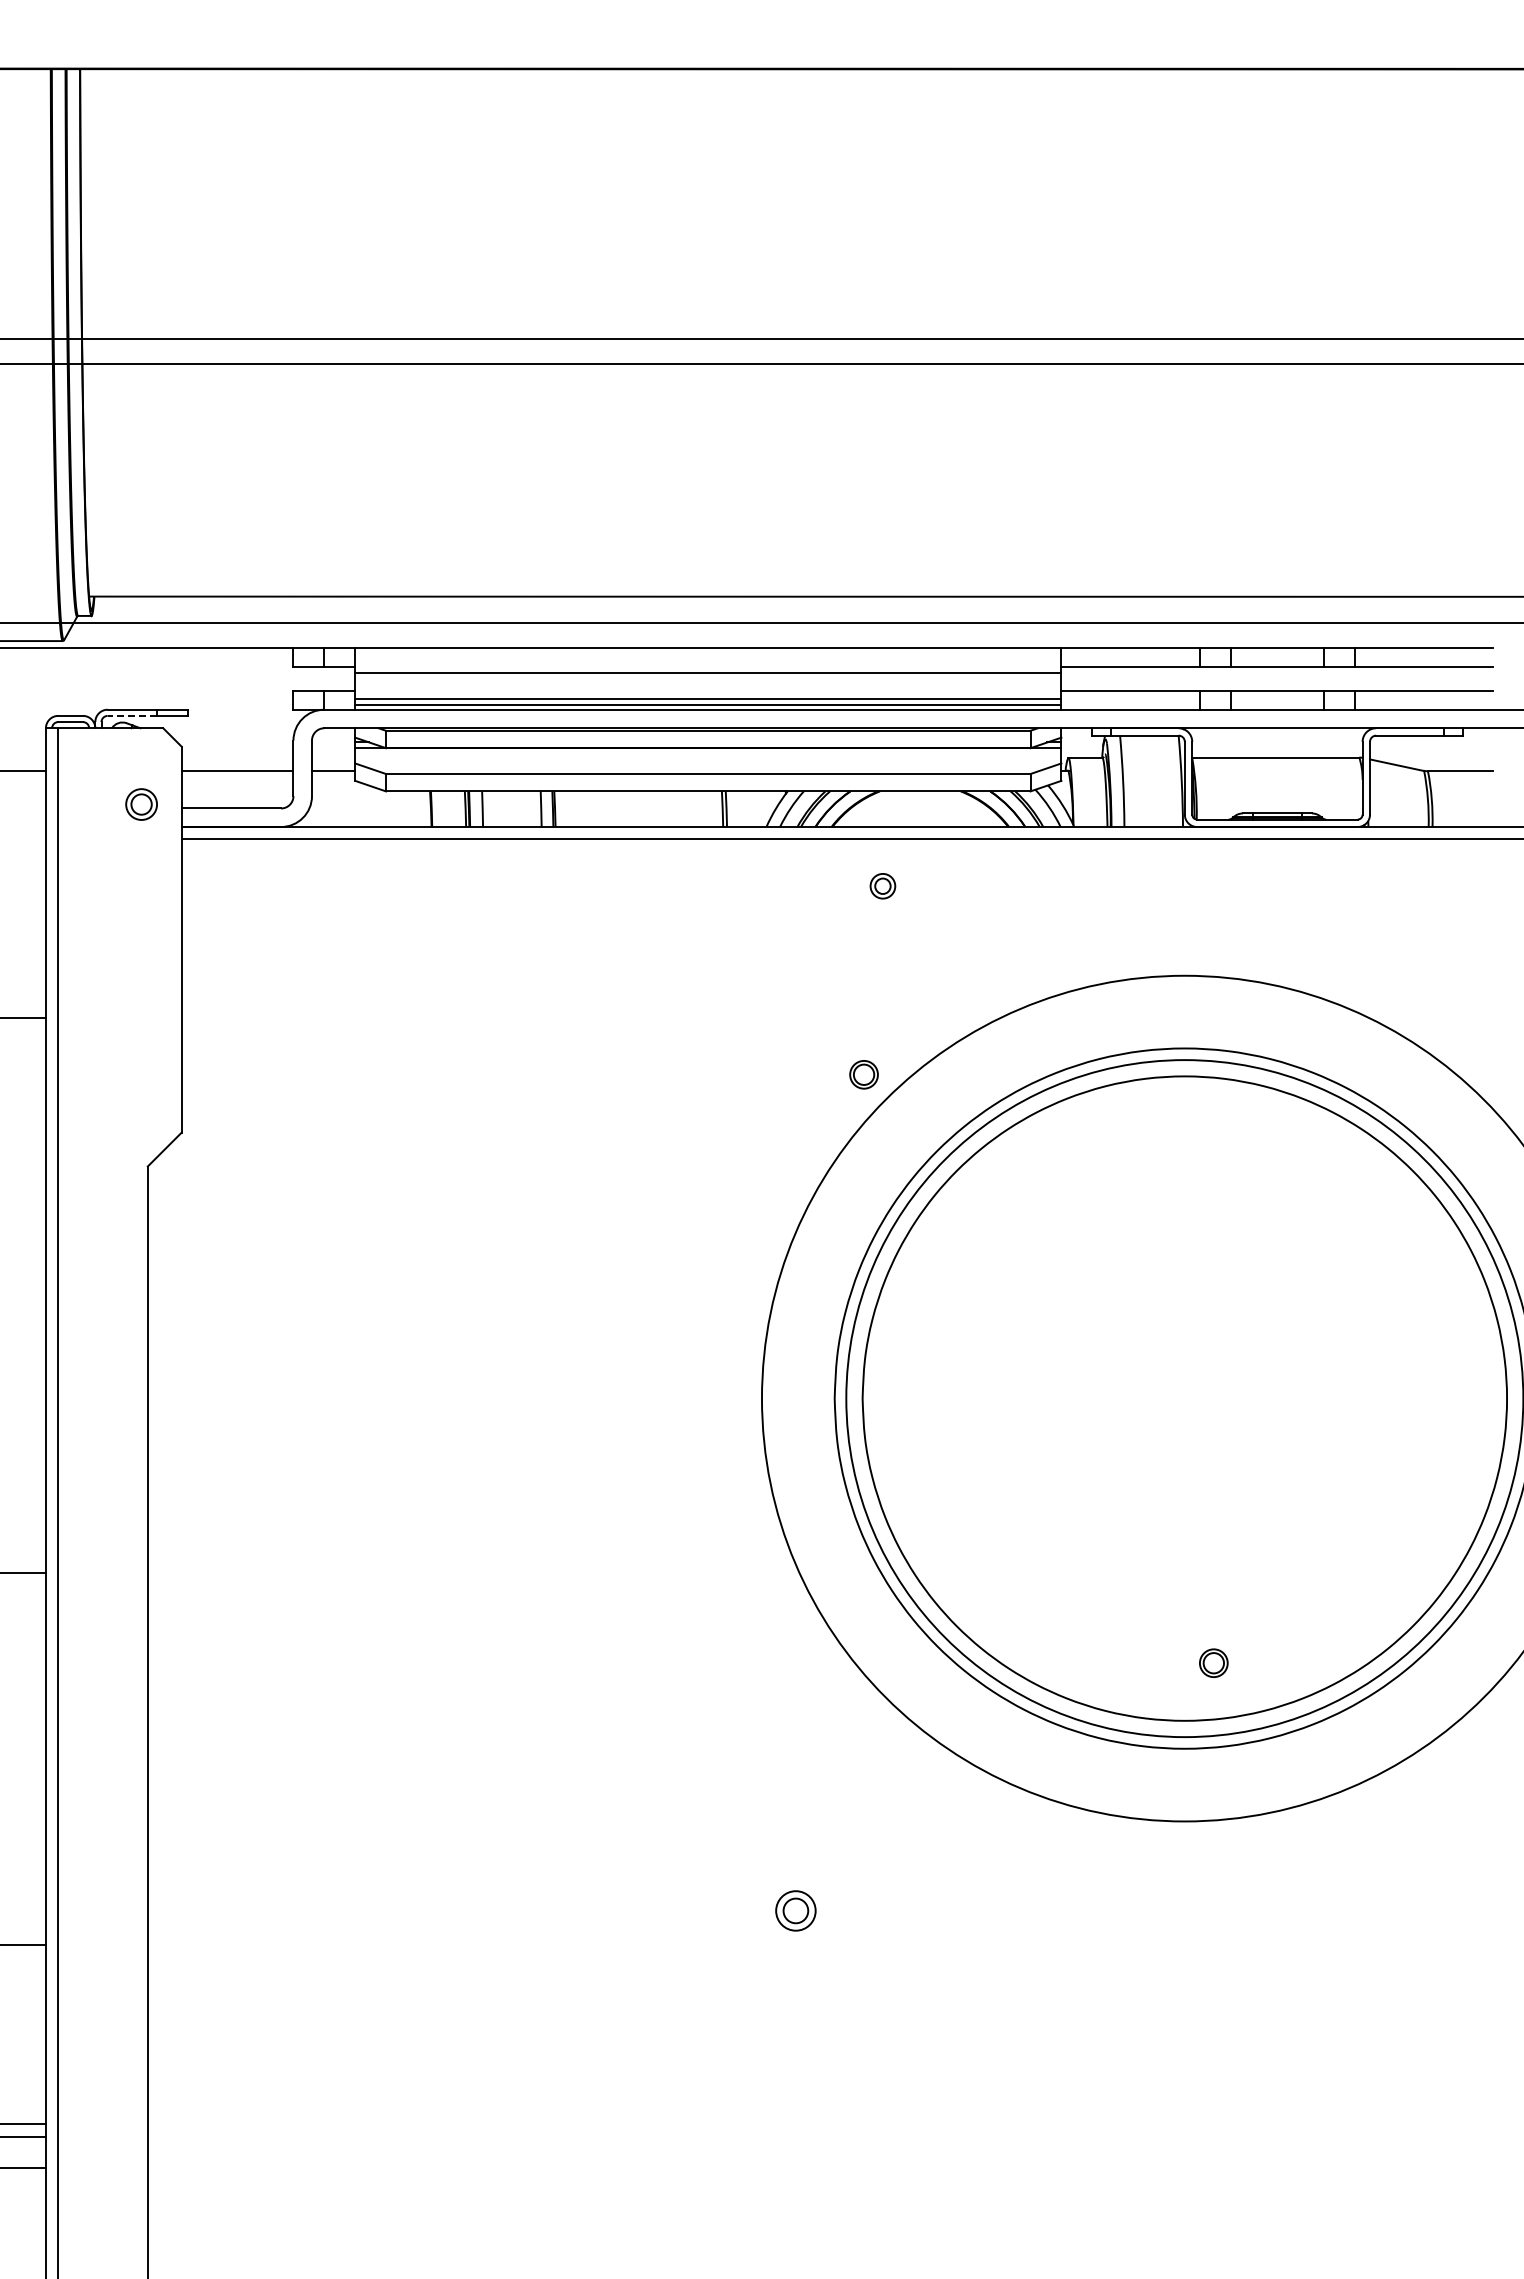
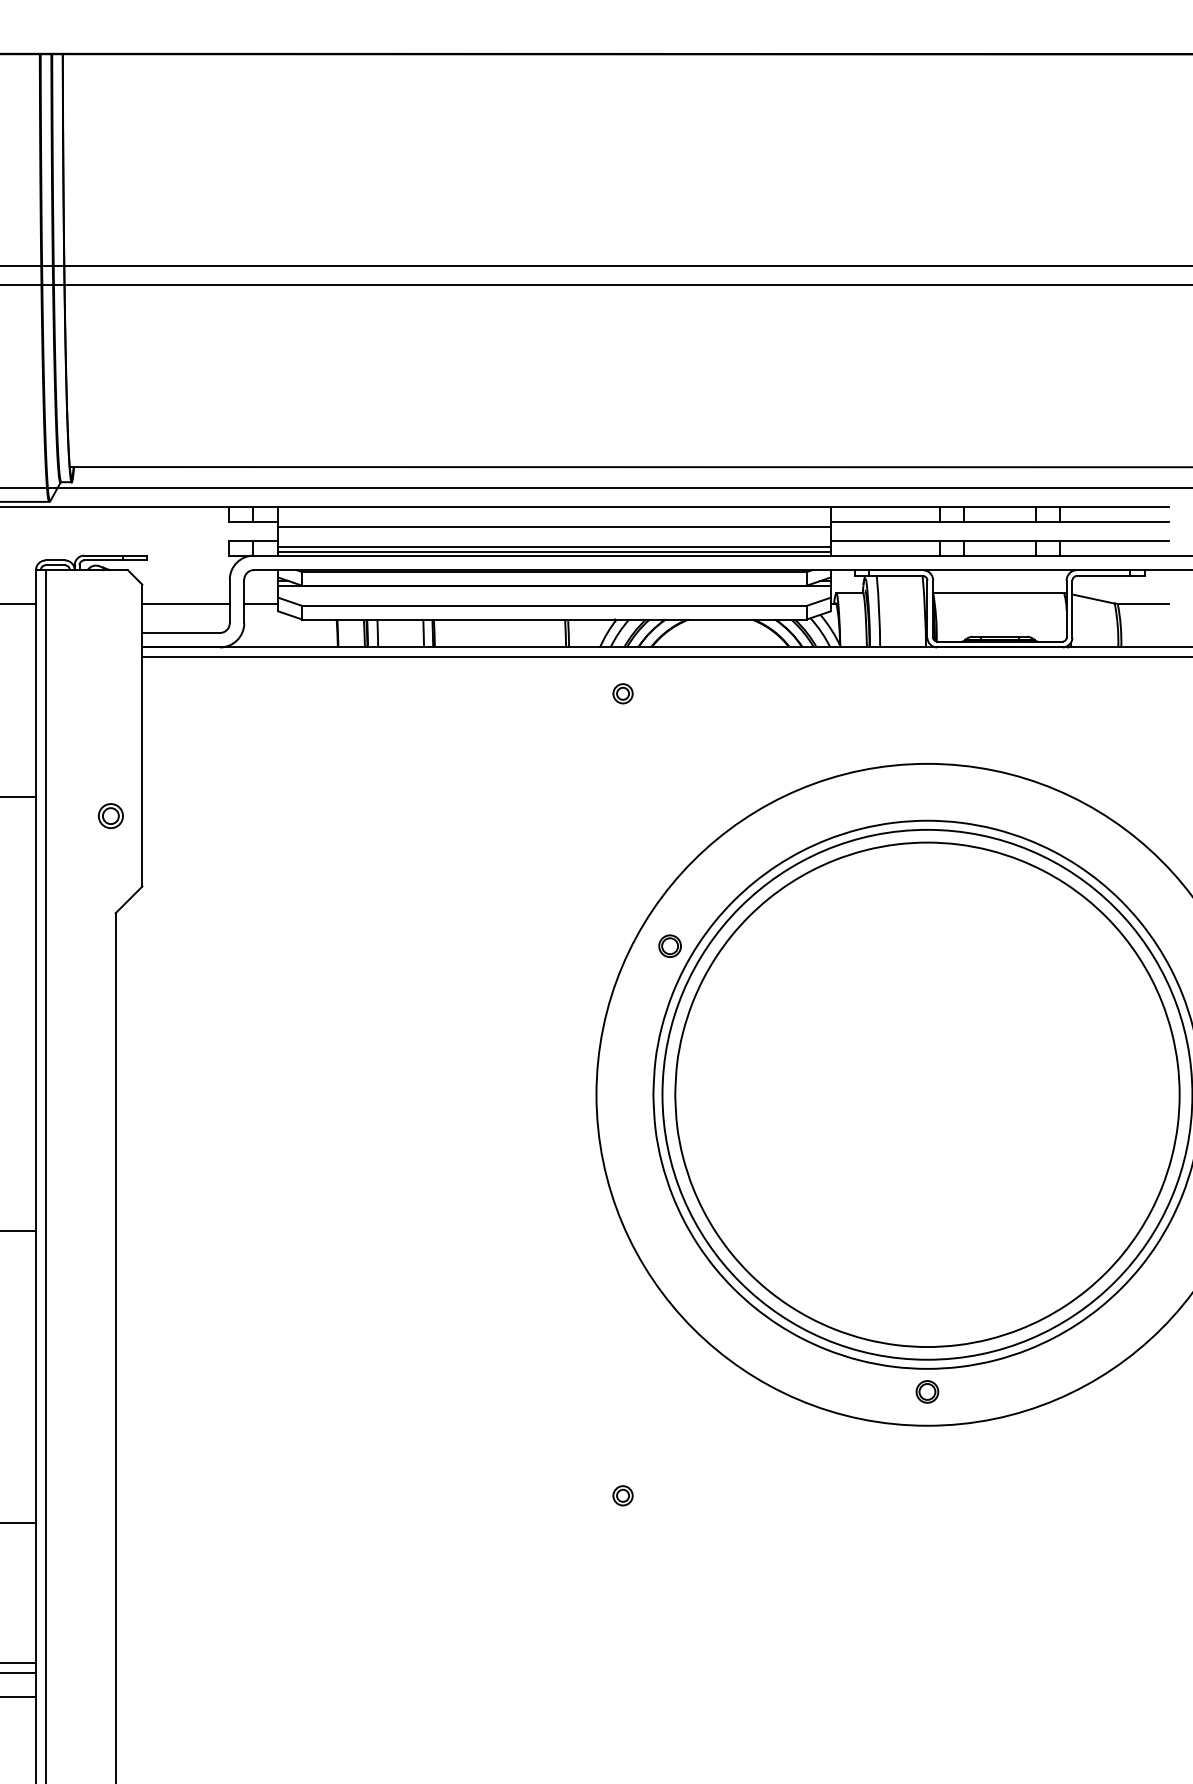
line: (132, 715) -> (103, 560), dashed -> solid
part: (141, 804) -> (110, 816), moved
part: (882, 886) -> (622, 693), moved
part: (863, 1074) -> (669, 946), moved
part: (1213, 1662) -> (927, 1391), moved
part: (795, 1910) -> (622, 1495), size x0.62

